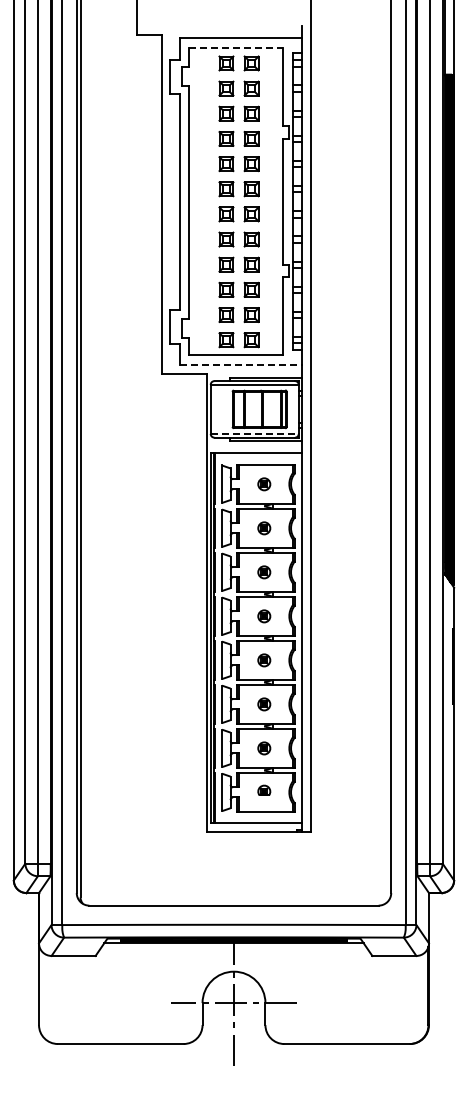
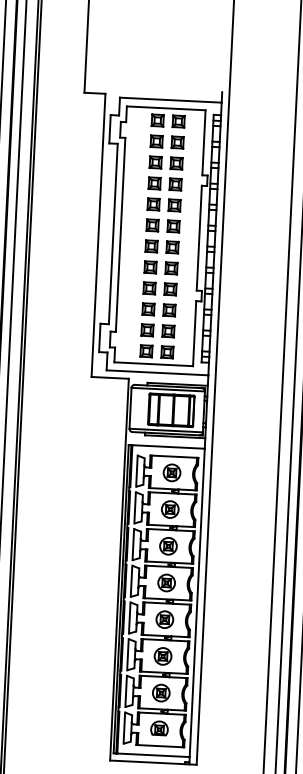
line: (236, 48) -> (166, 108), dashed -> solid
line: (241, 365) -> (157, 372), dashed -> solid
line: (255, 433) -> (166, 430), dashed -> solid
part: (264, 484) -> (172, 473), size x1.67
part: (264, 528) -> (170, 509), size x1.67
part: (264, 572) -> (168, 546), size x1.67
part: (264, 616) -> (166, 583), size x1.67
part: (264, 660) -> (165, 619), size x1.67
part: (264, 704) -> (163, 656), size x1.67
part: (264, 748) -> (161, 693), size x1.67
part: (264, 790) -> (159, 728), size x1.67

